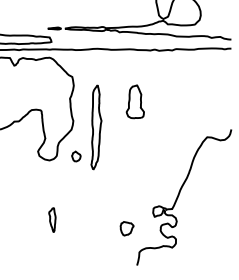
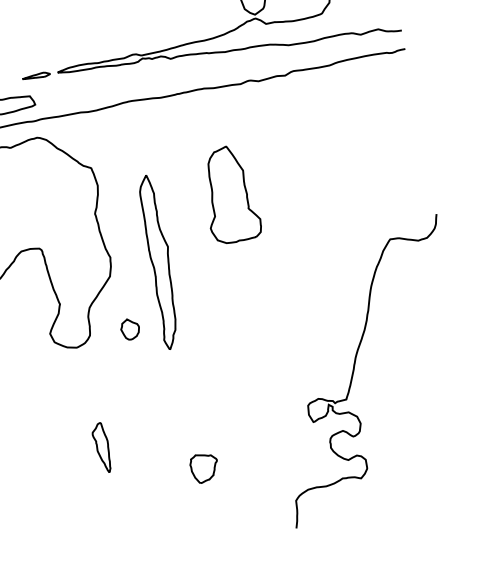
part: (134, 101) -> (227, 194), size x1.4
part: (52, 219) -> (101, 446), moved
part: (126, 228) -> (203, 467), moved

